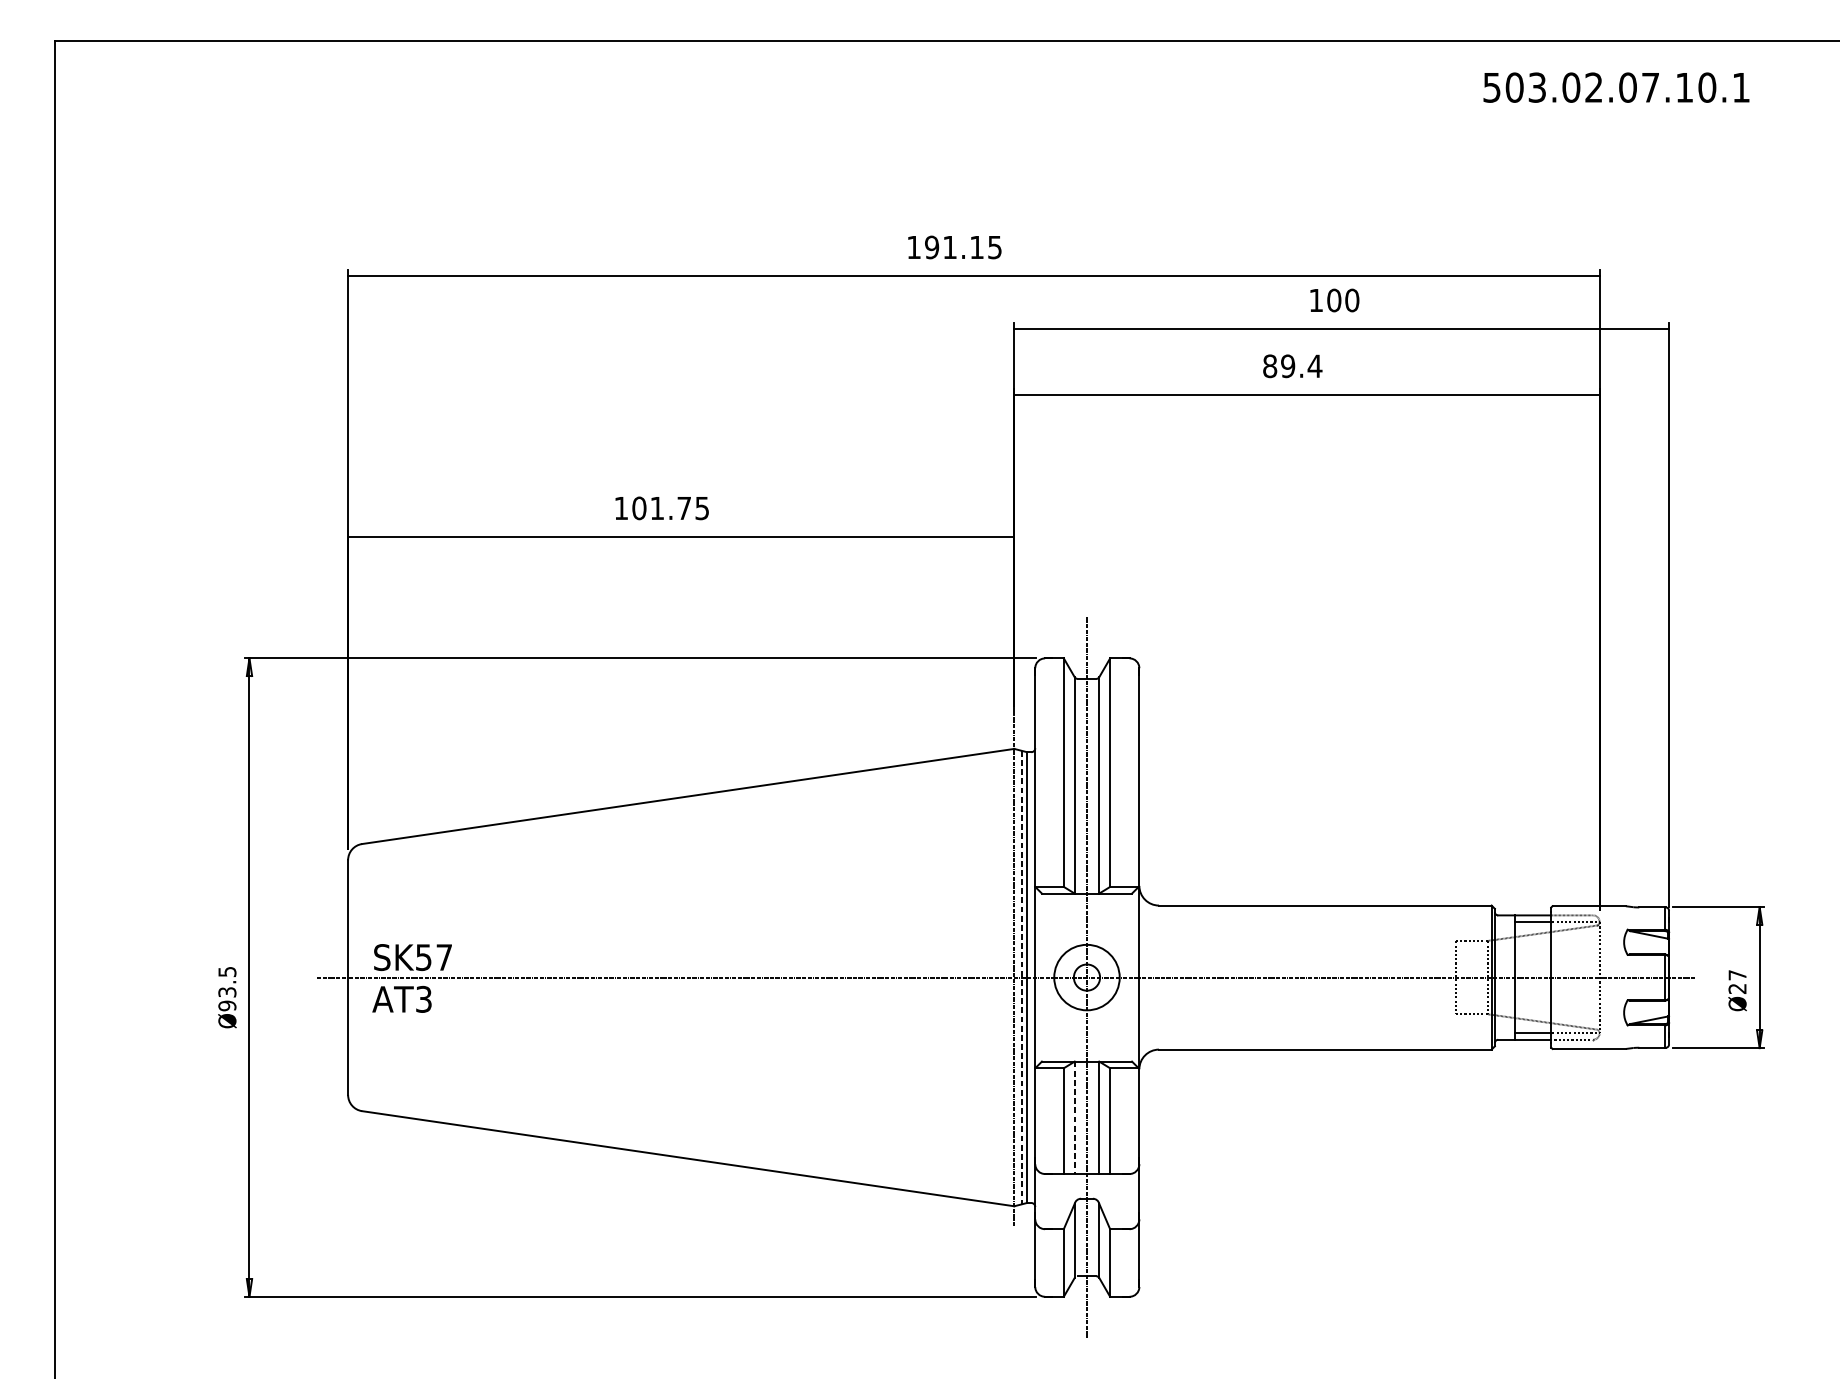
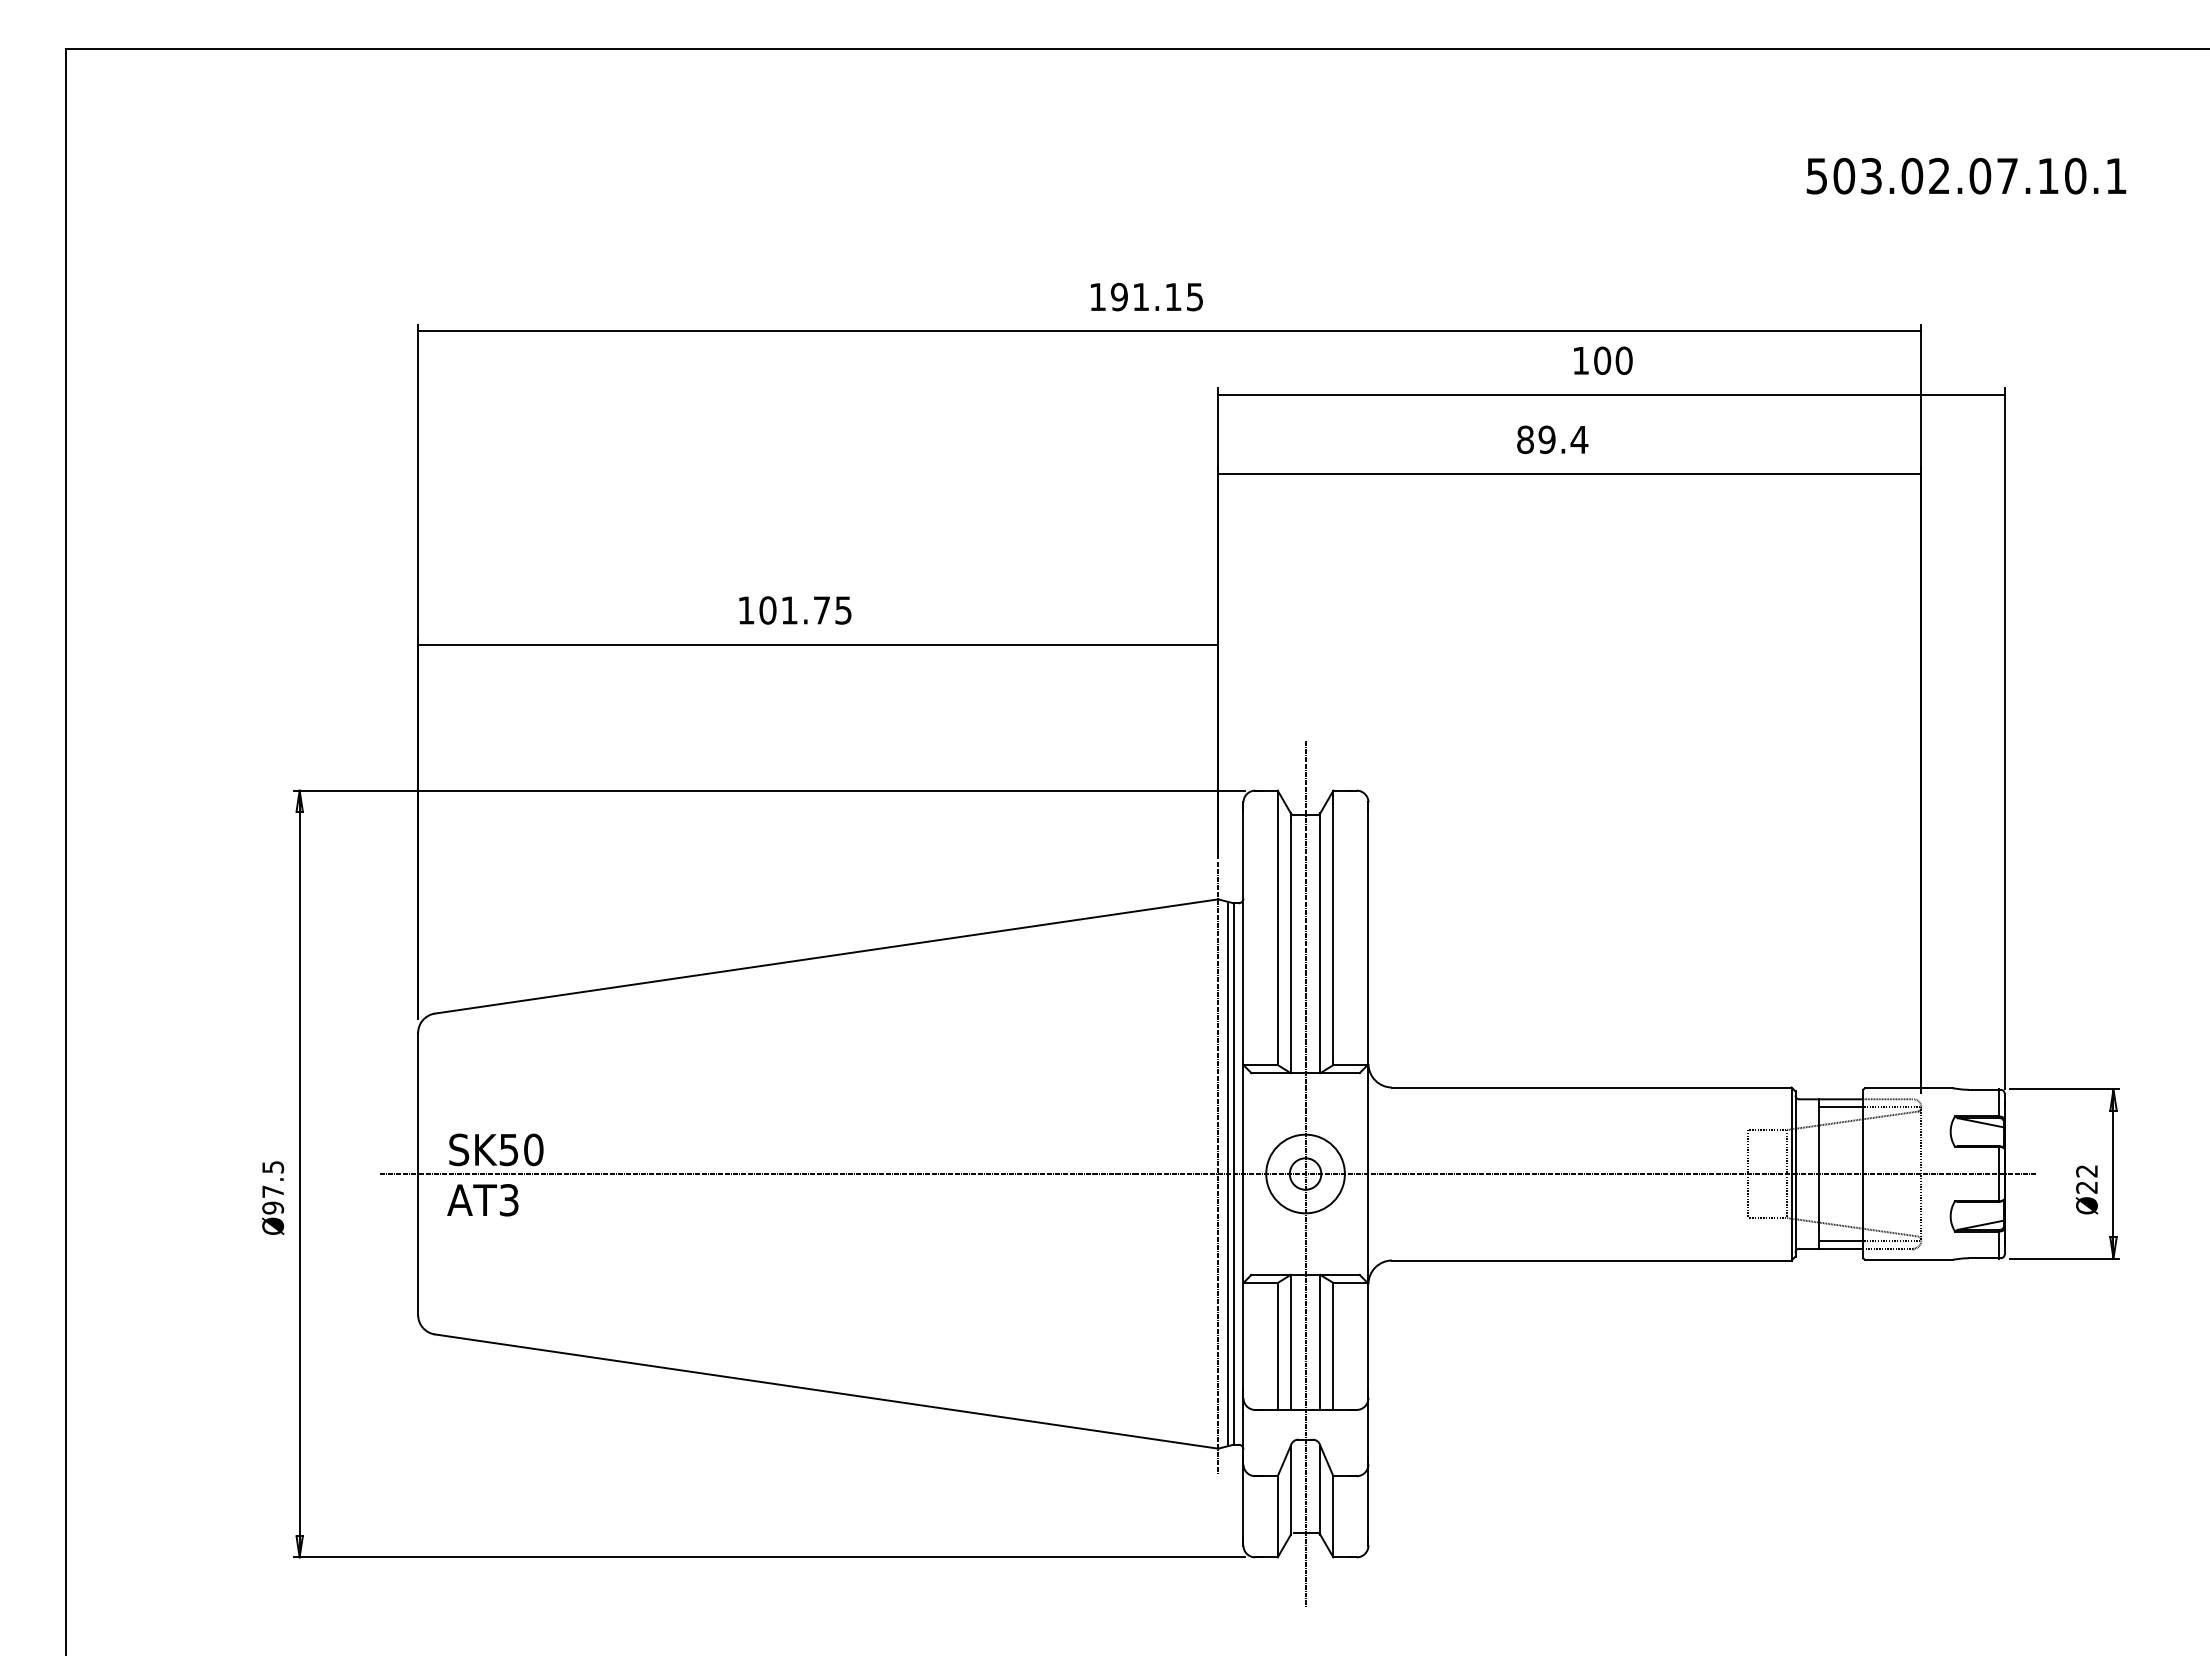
text: (1616, 87) -> (1966, 175), moved
text: (444, 957) -> (533, 1149), SK57 -> SK50
text: (1737, 975) -> (2086, 1171), Ø27 -> Ø22
line: (1021, 977) -> (1227, 1174), dashed -> solid
text: (227, 992) -> (273, 1191), Ø93.5 -> Ø97.5
line: (1074, 1117) -> (1290, 1342), dashed -> solid

